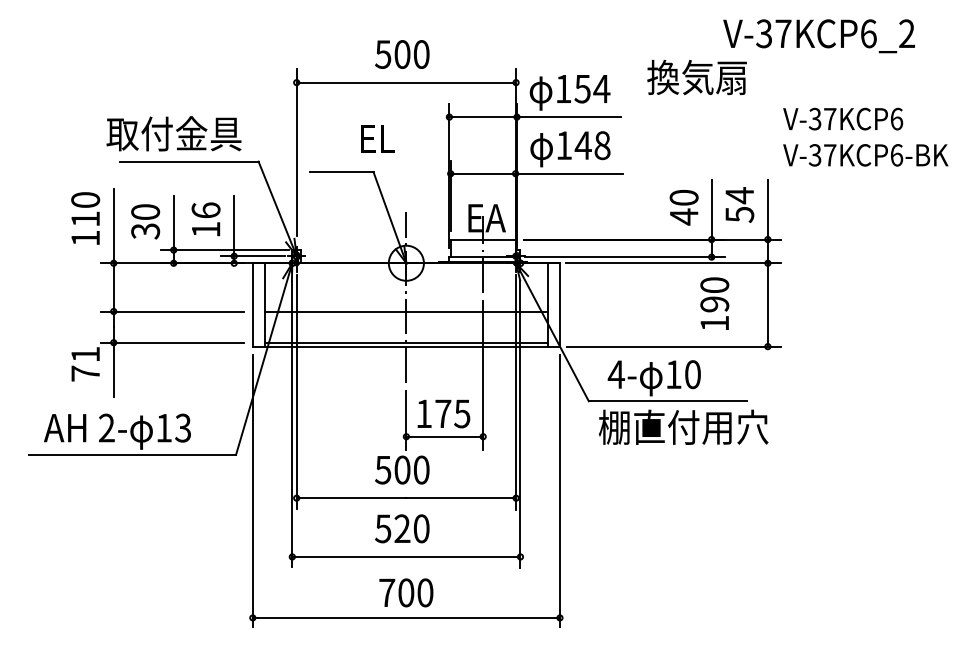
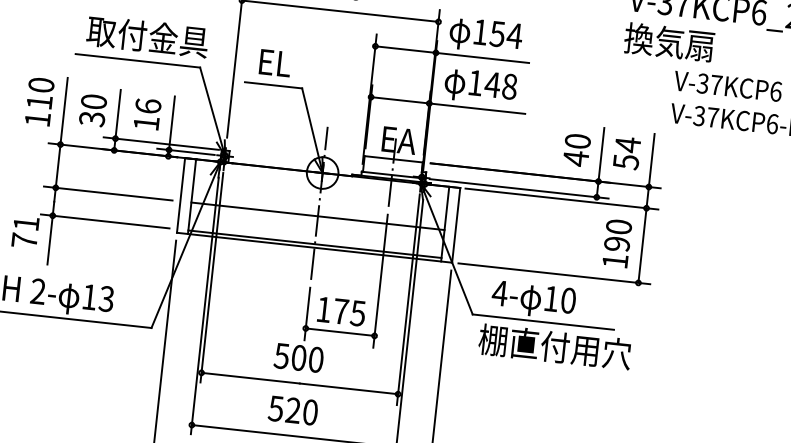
text: (696, 77) -> (668, 42), moved
text: (173, 133) -> (147, 36), moved
text: (377, 138) -> (274, 62), moved
text: (714, 303) -> (617, 243), moved

